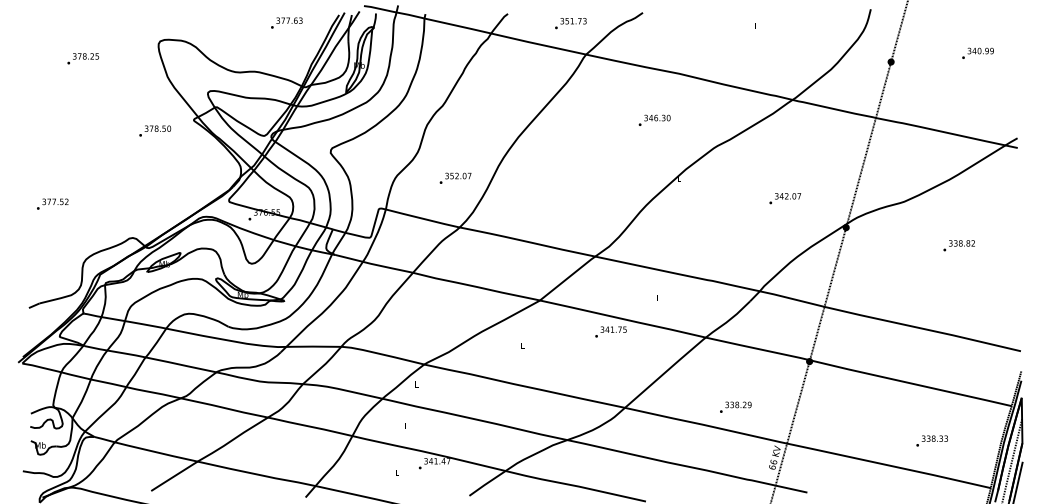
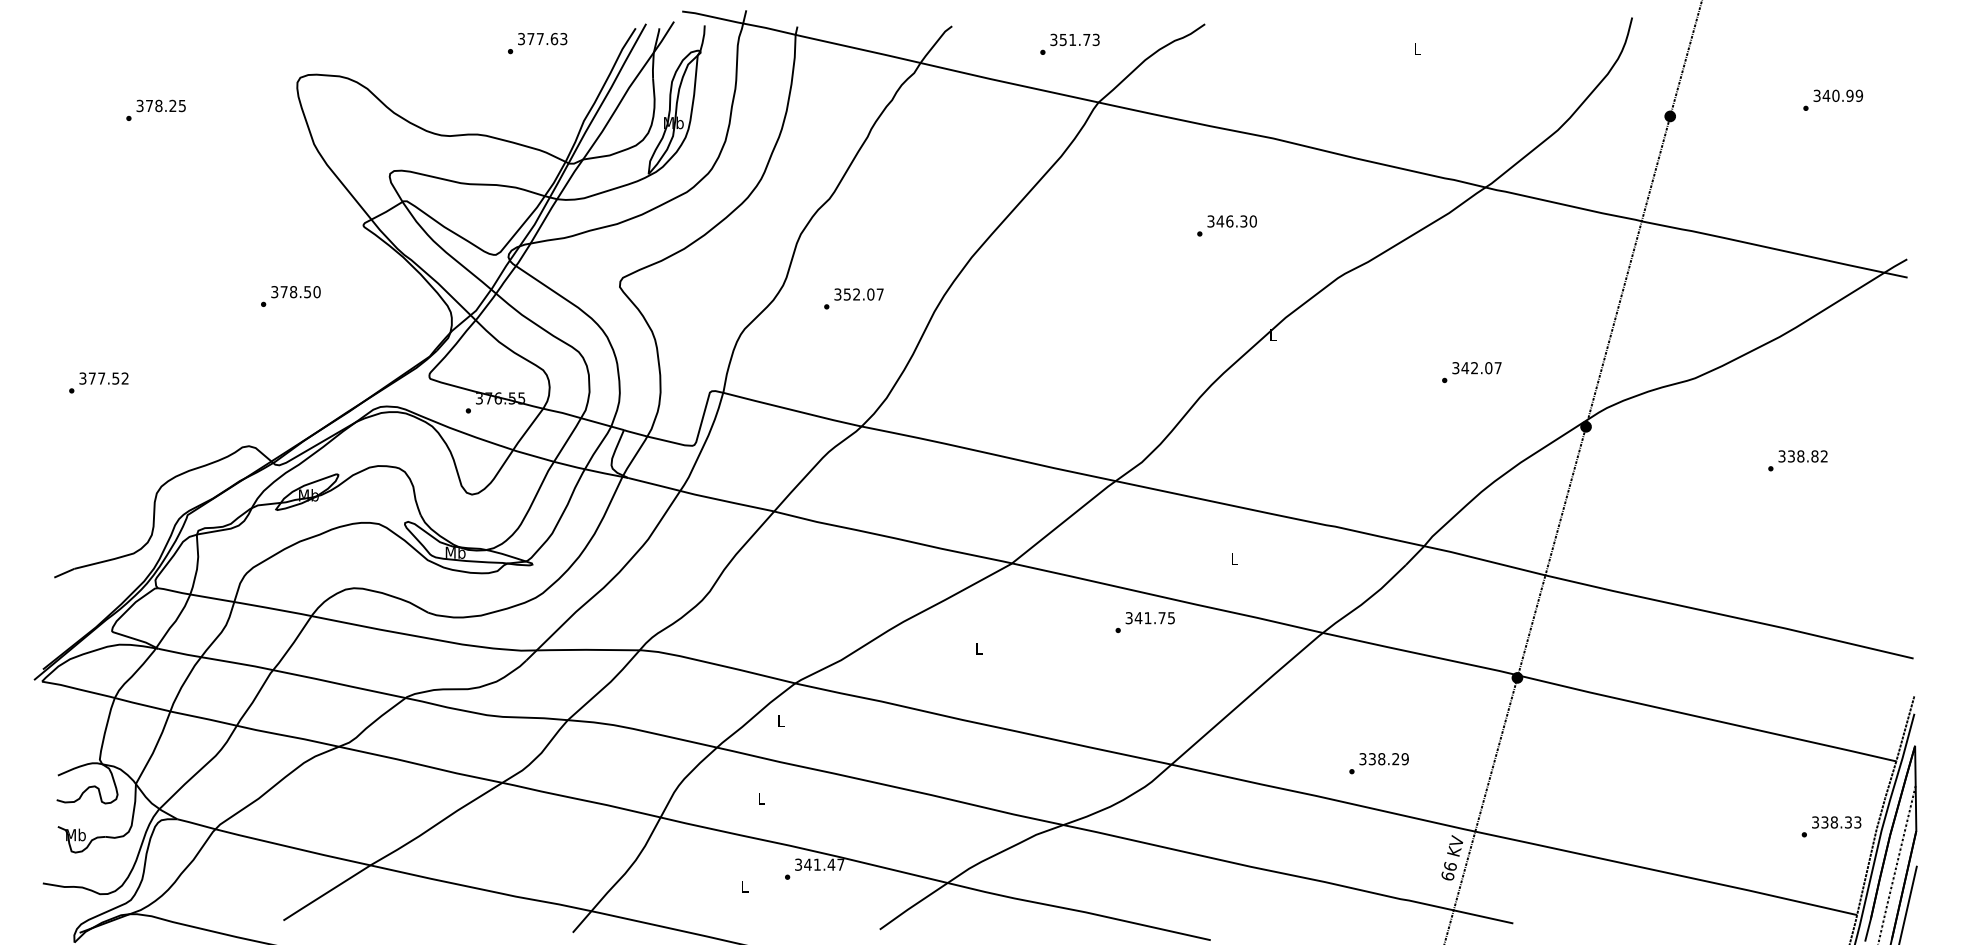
text: (155, 130) -> (291, 295), moved
text: (455, 177) -> (853, 297), moved
text: (931, 440) -> (1830, 825), moved

